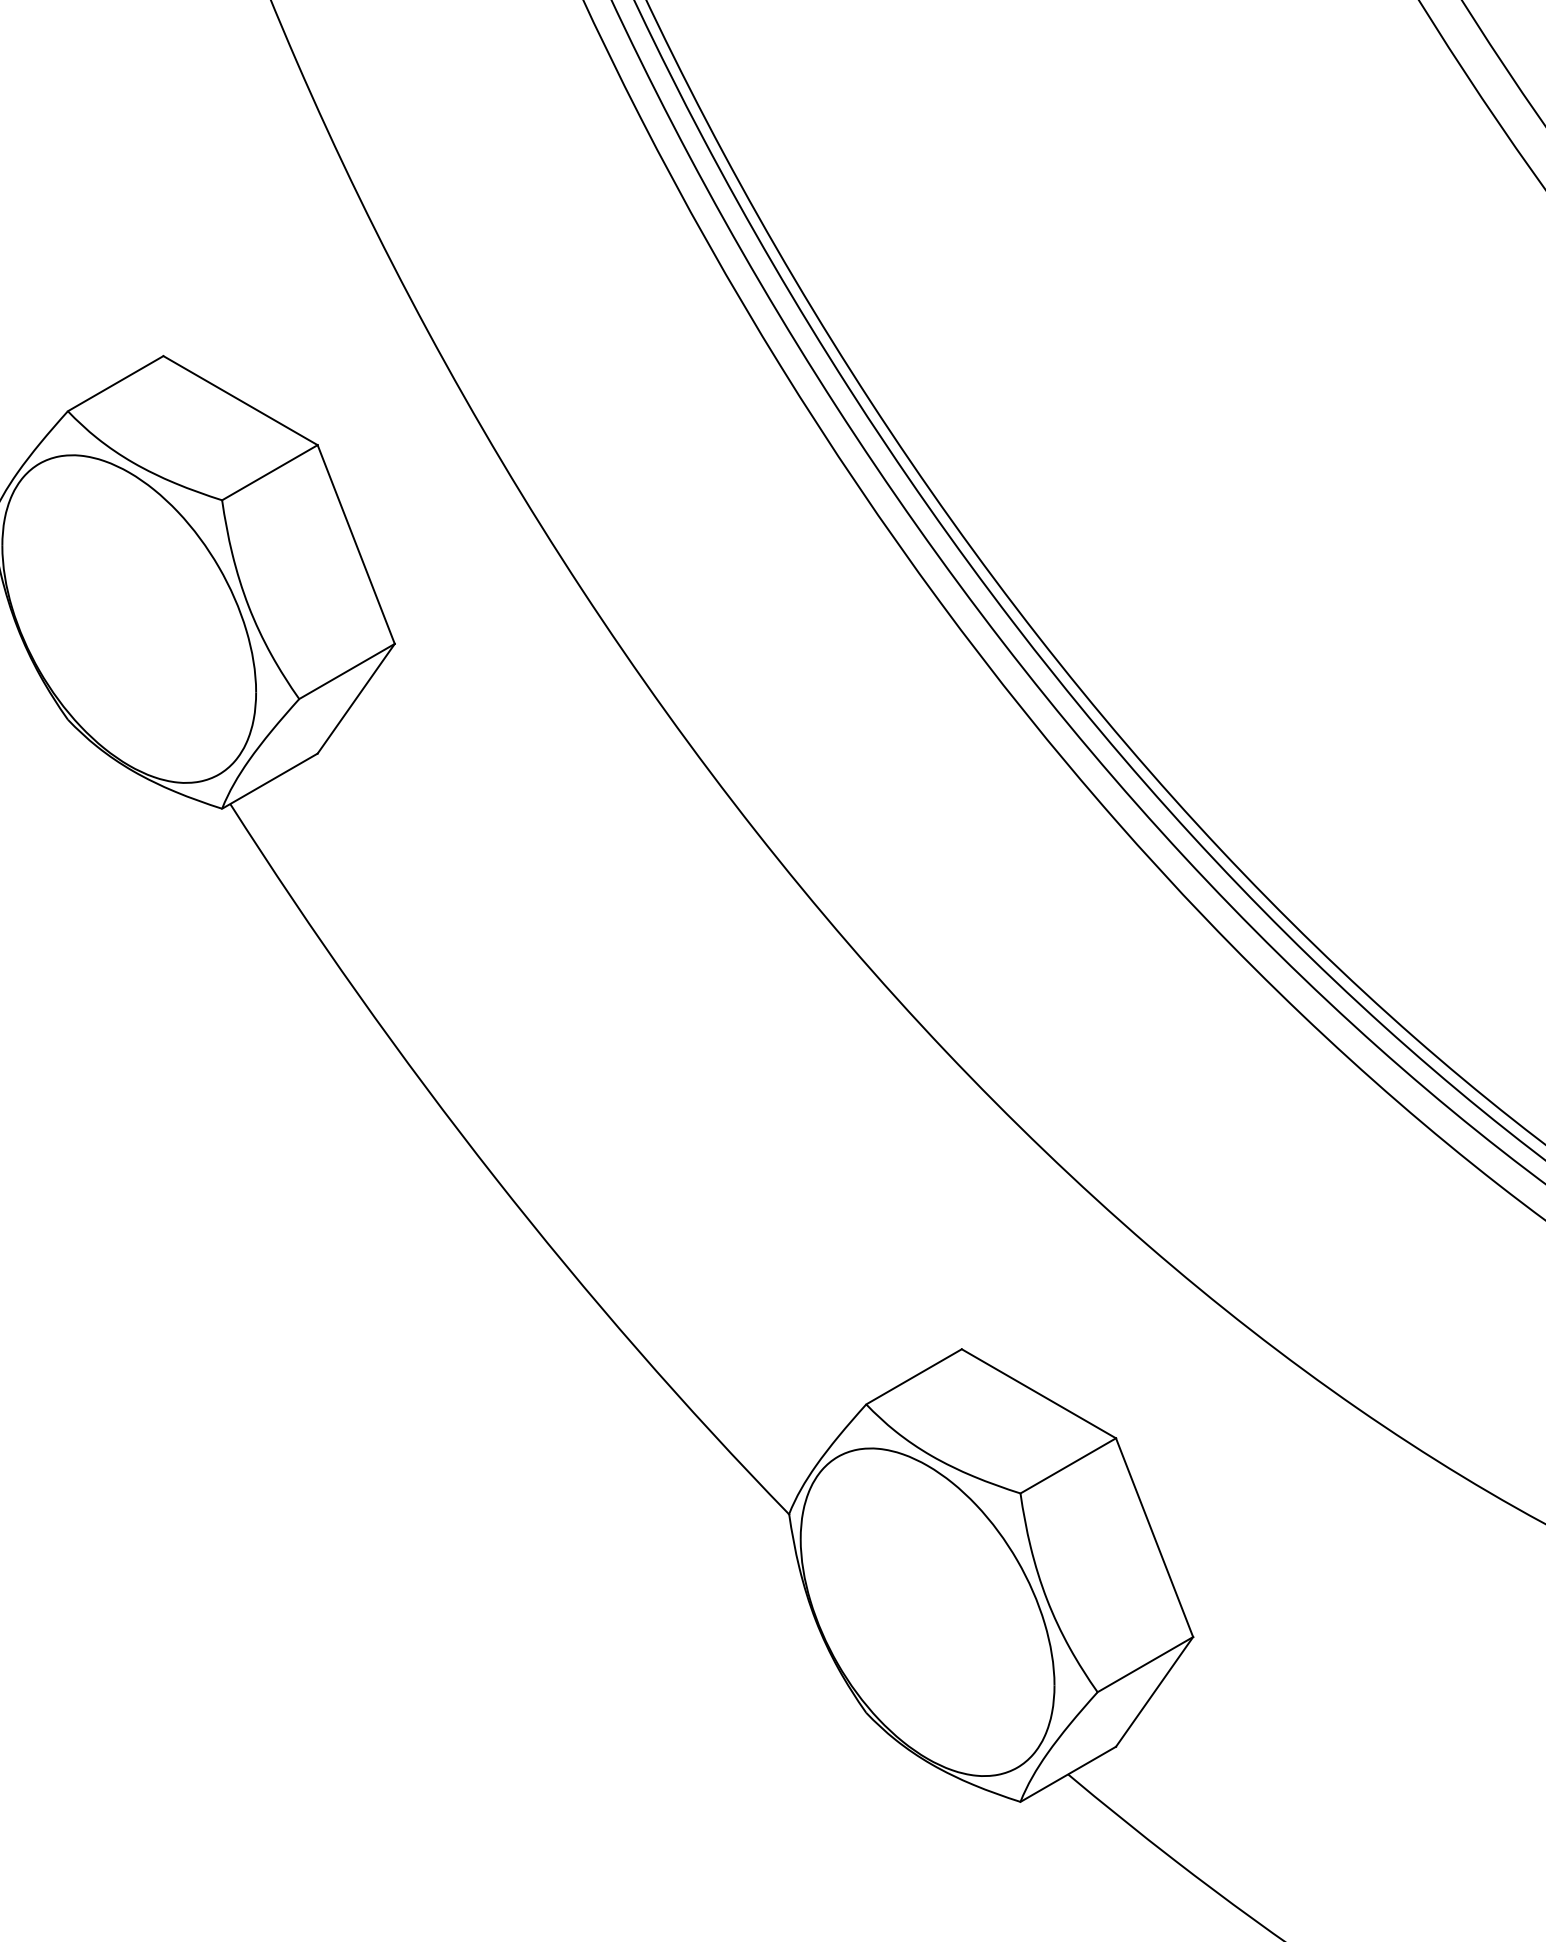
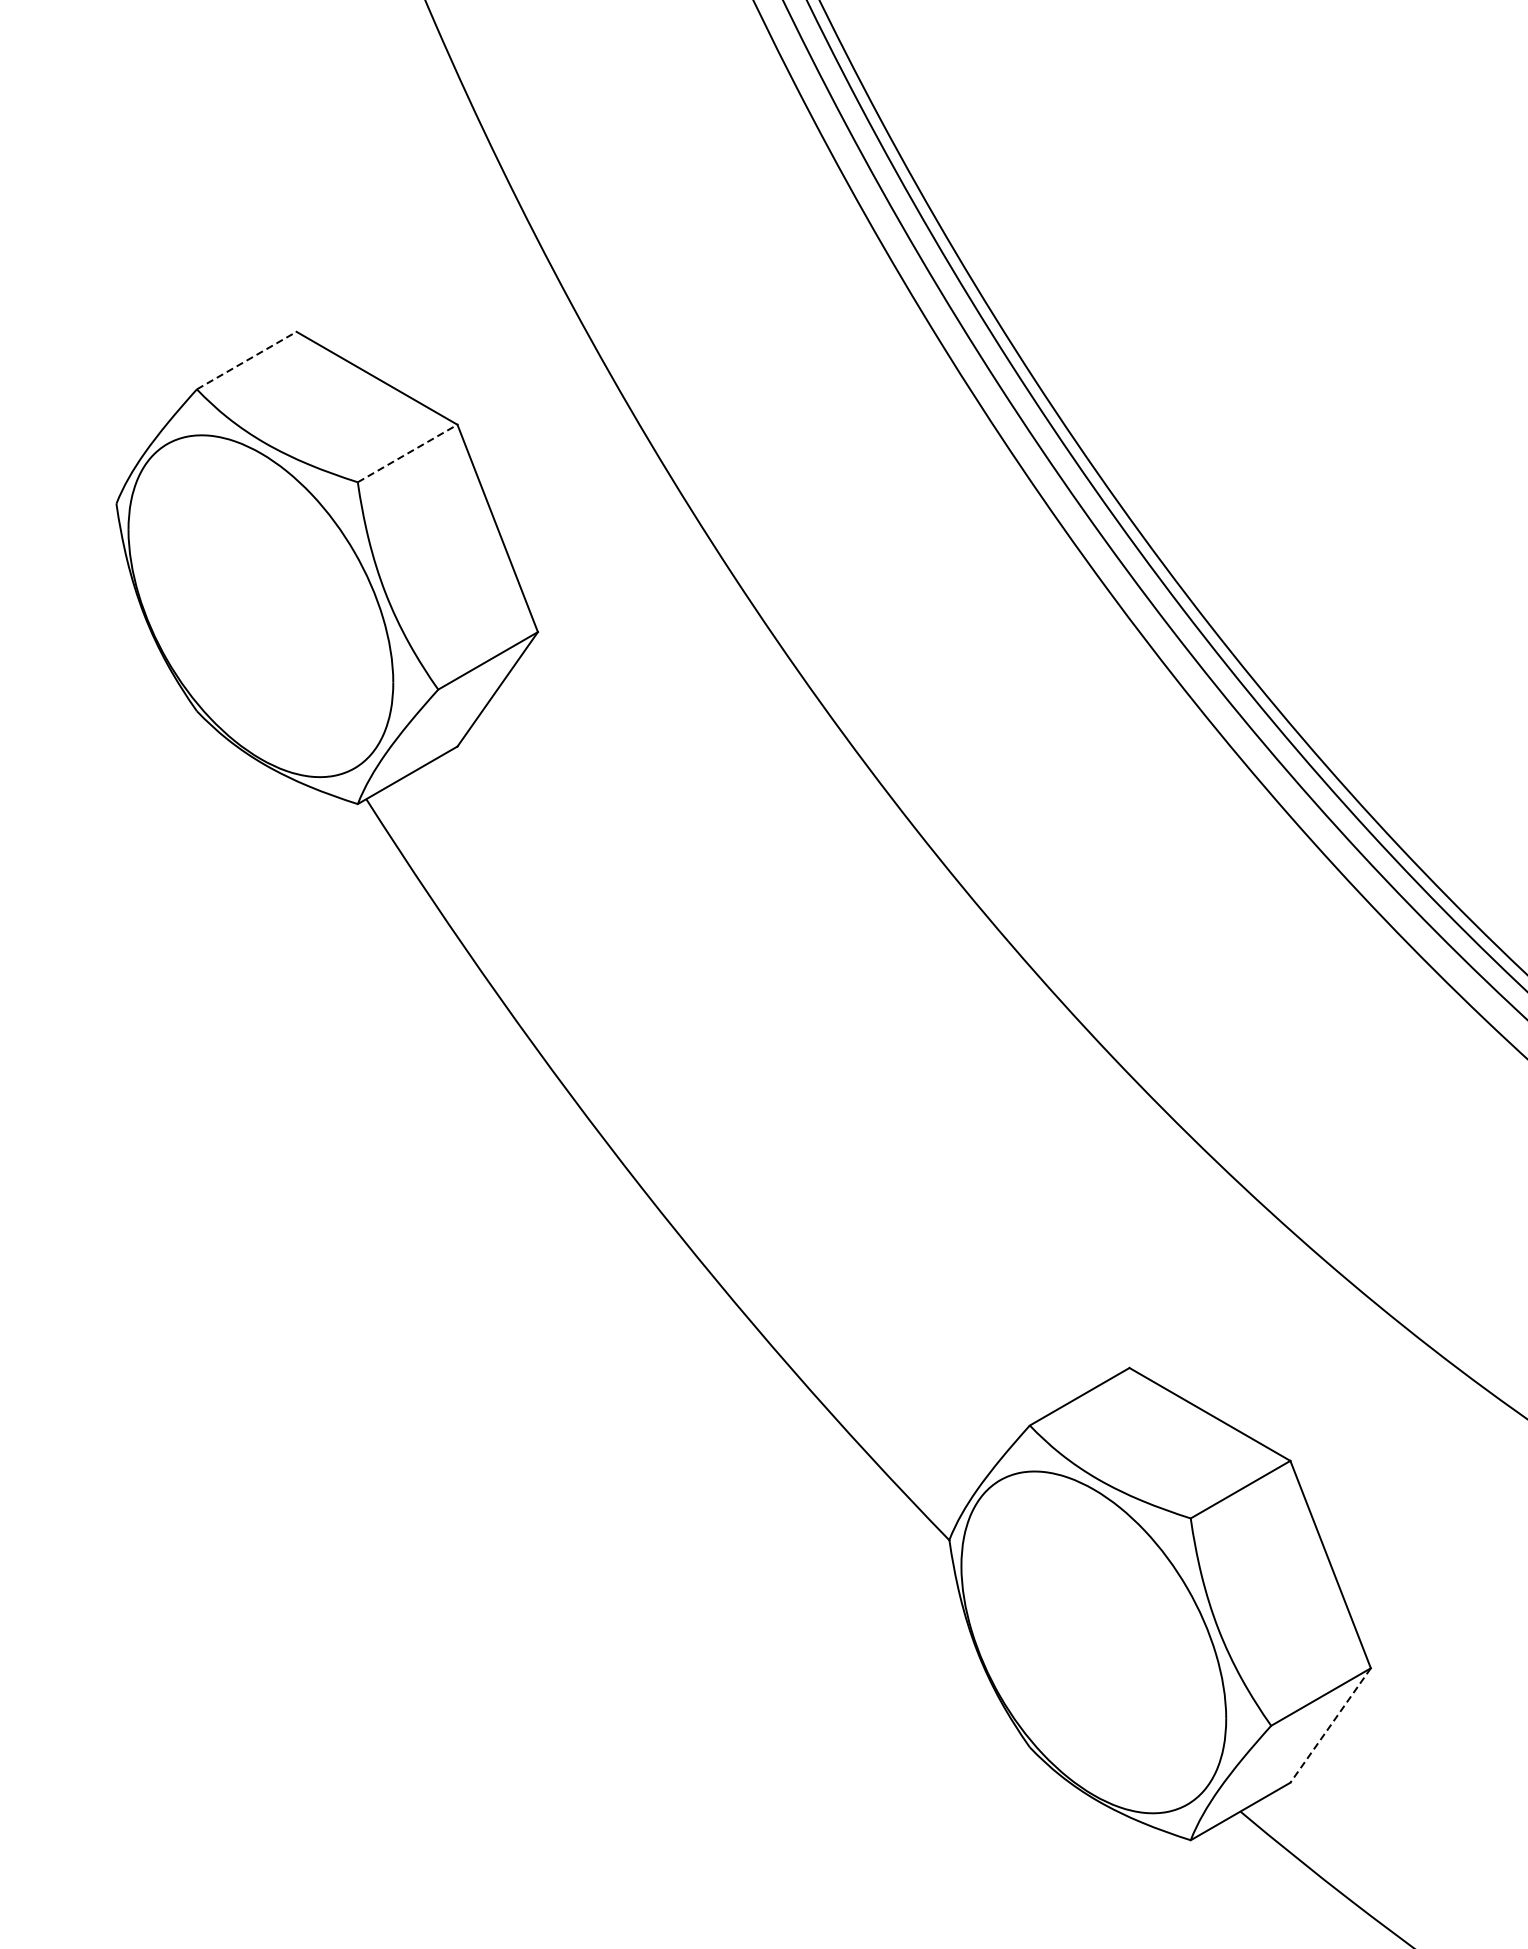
line: (116, 383) -> (247, 360), solid -> dashed
line: (270, 472) -> (408, 453), solid -> dashed
line: (1154, 1692) -> (1330, 1726), solid -> dashed

